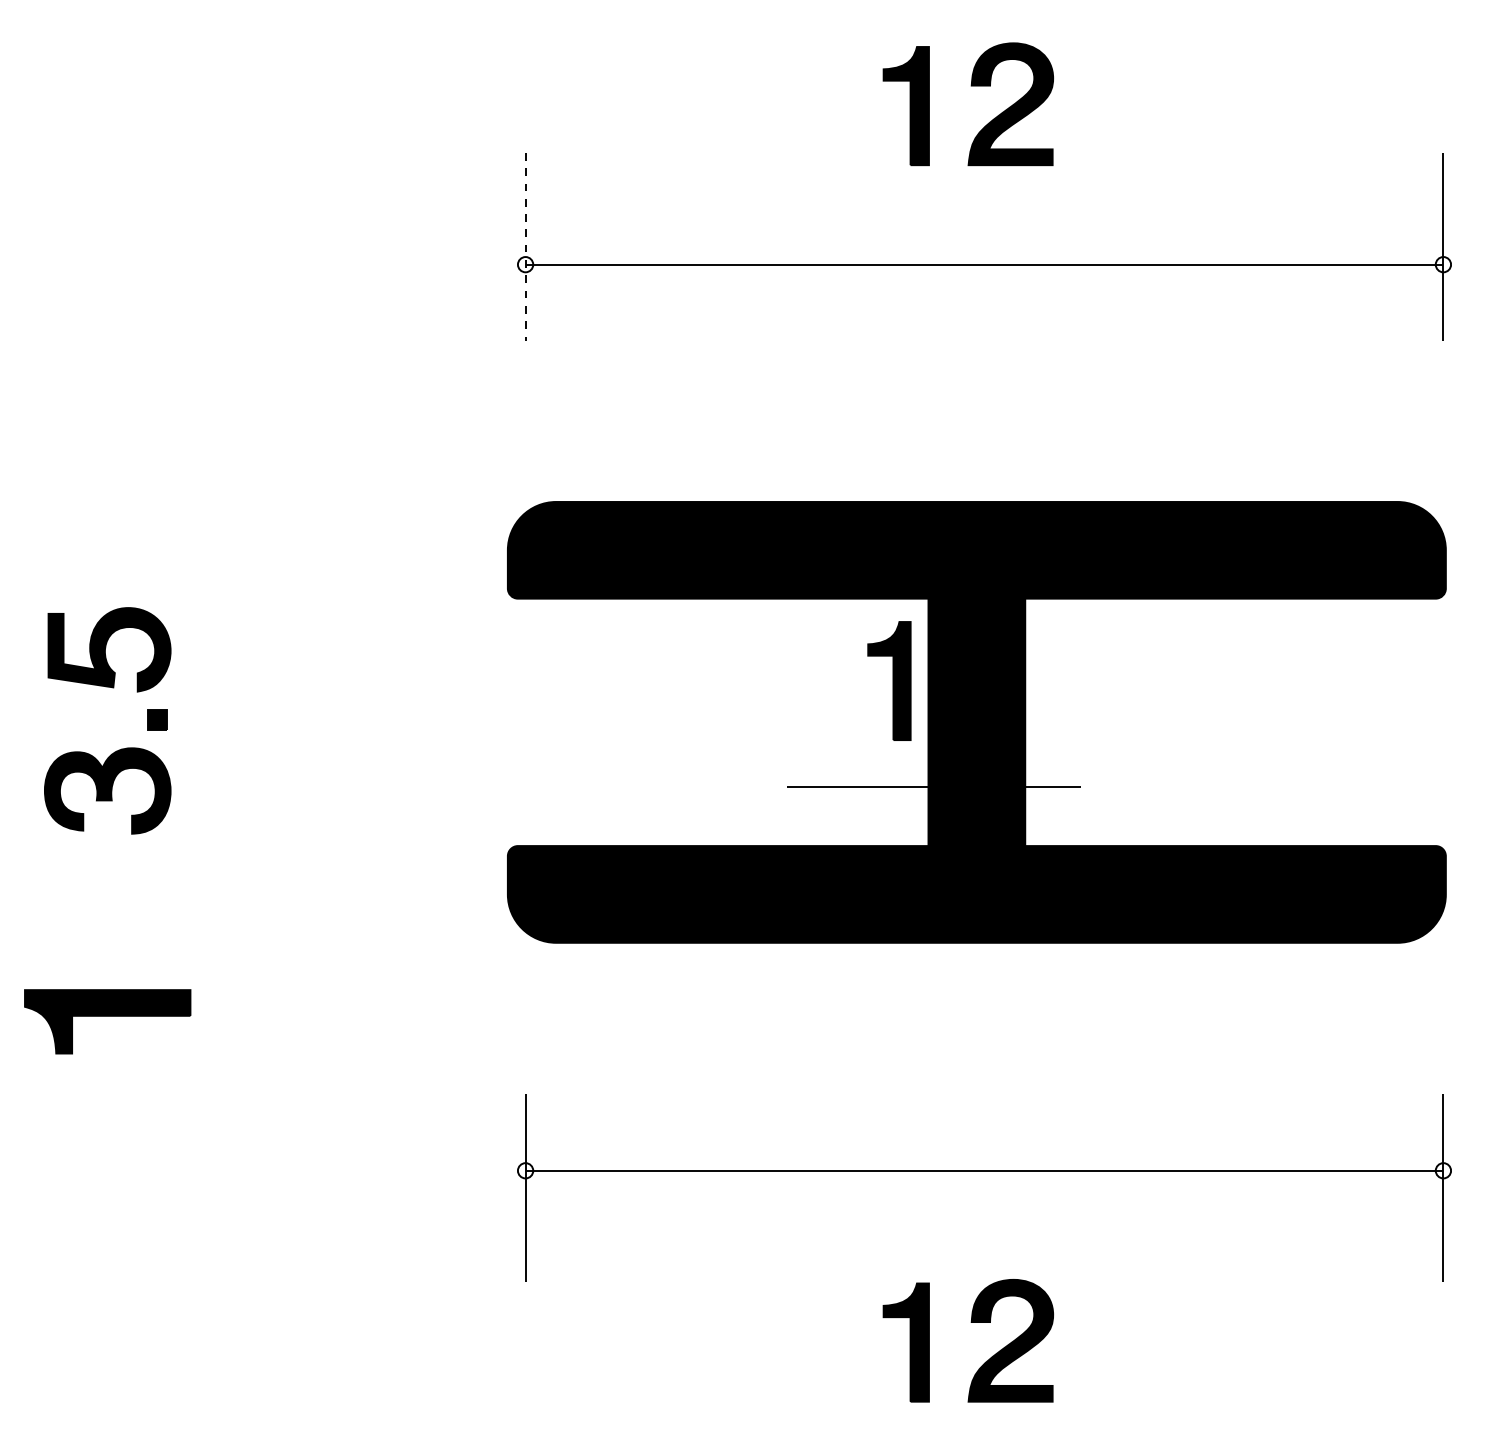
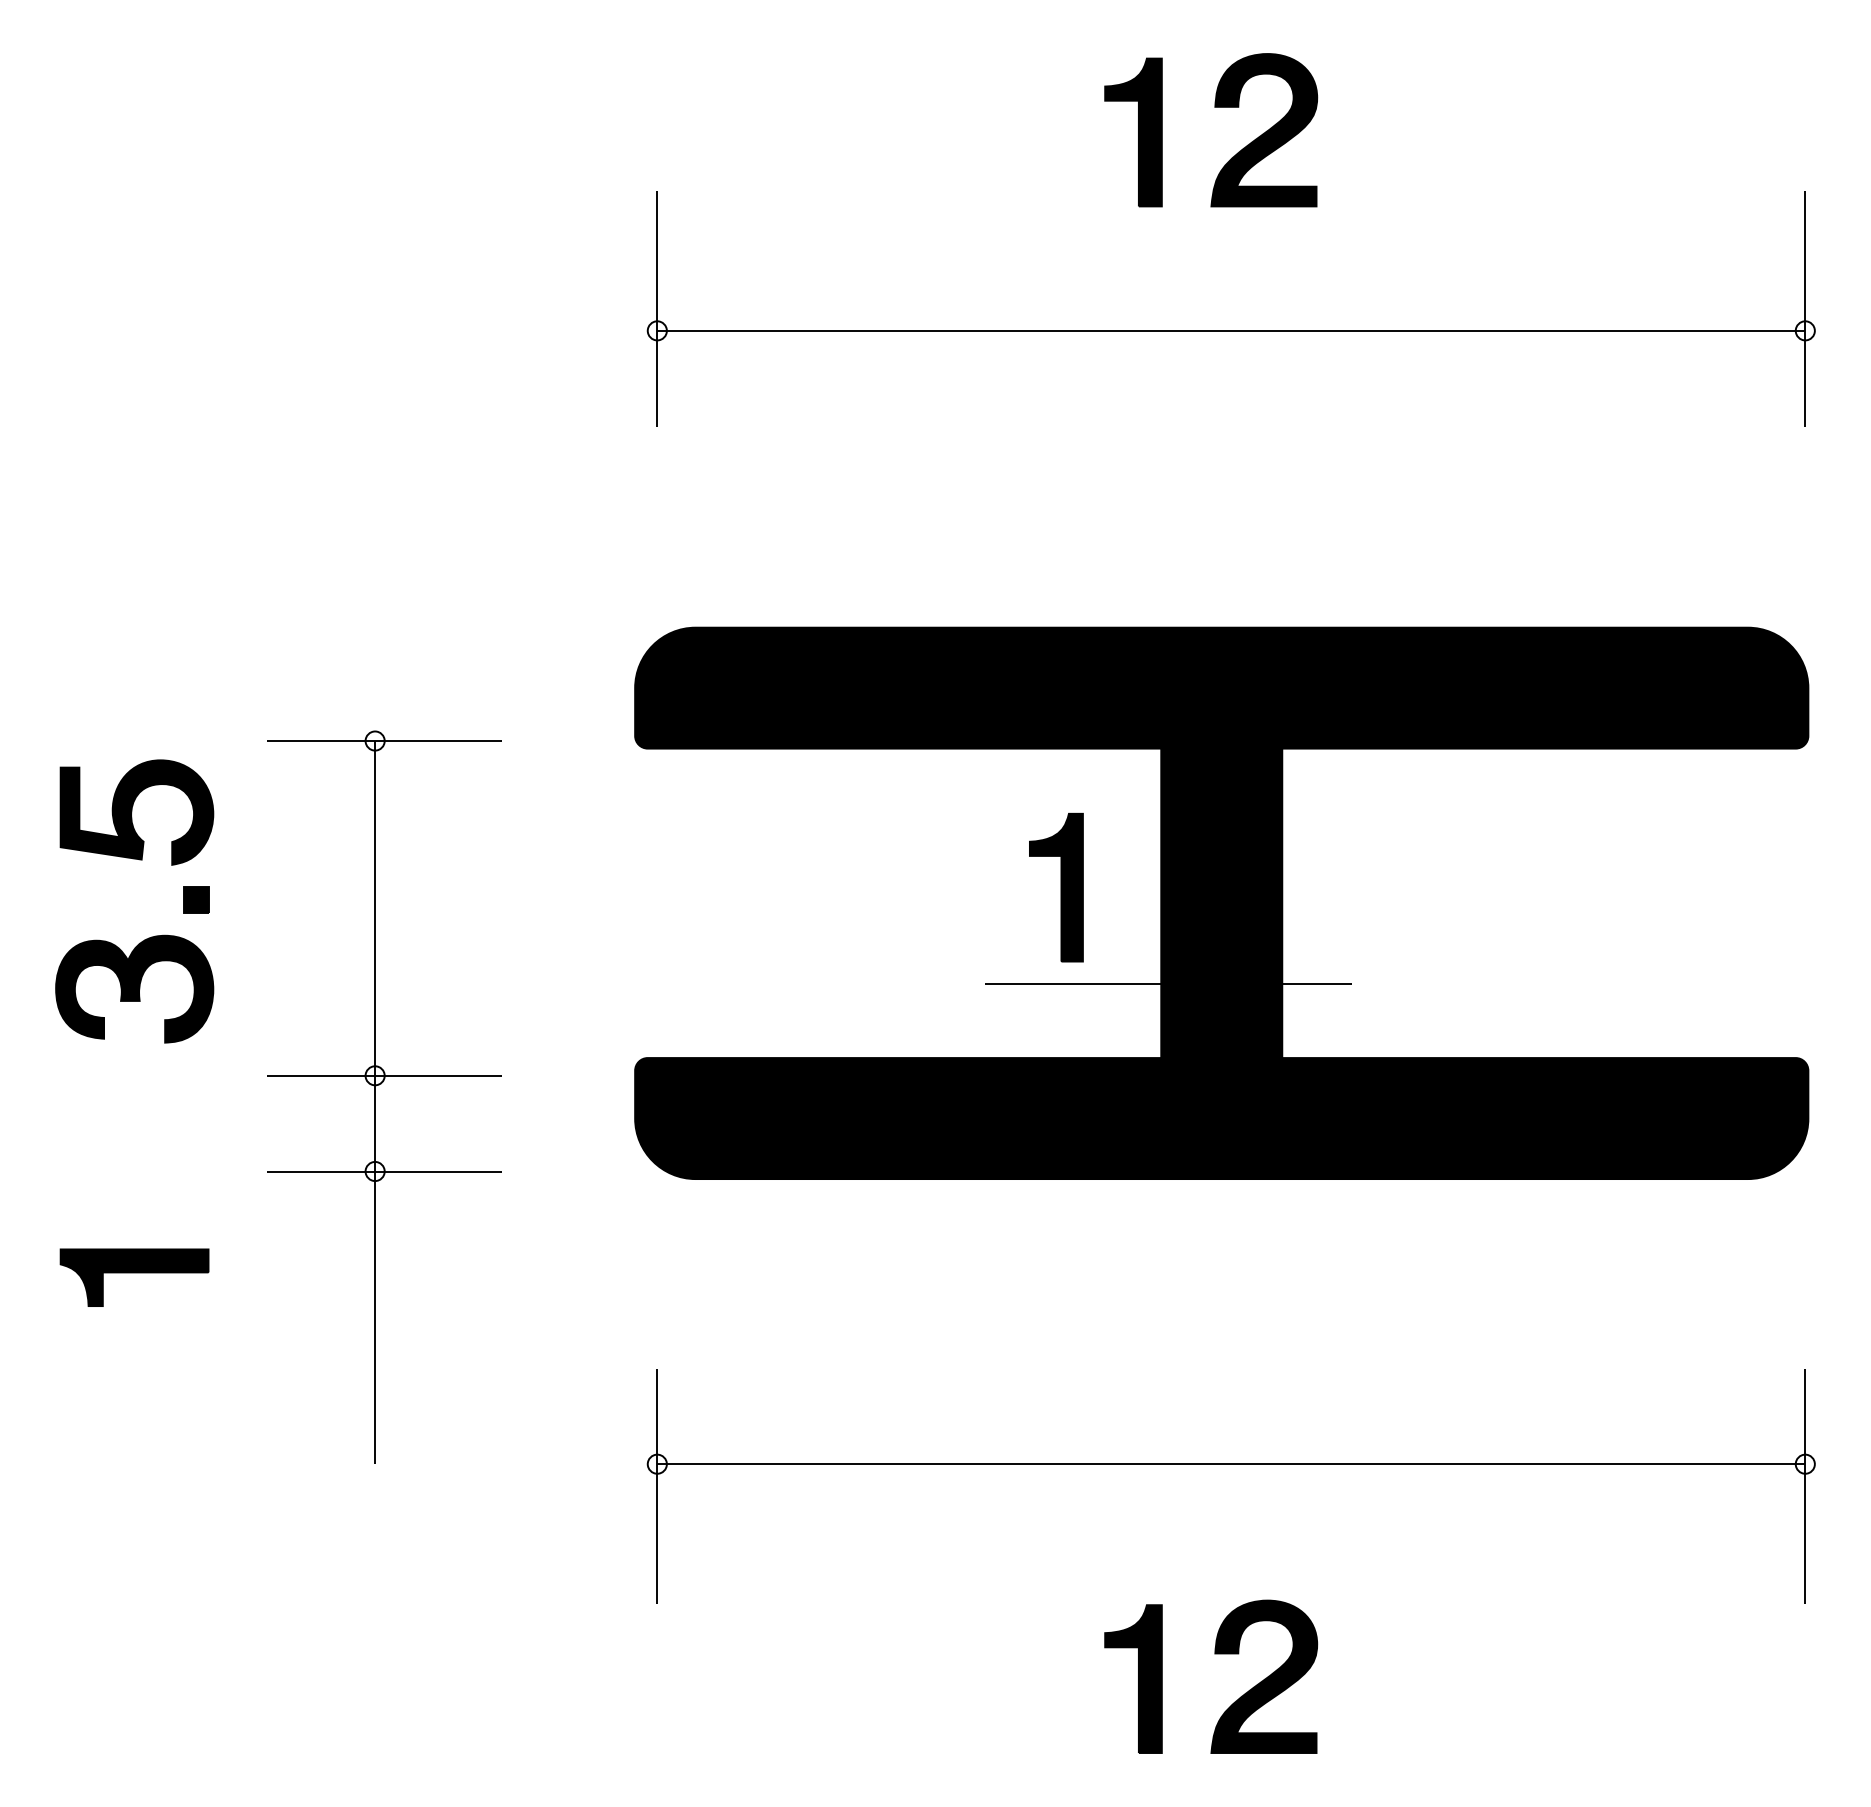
line: (525, 246) -> (657, 308), dashed -> solid
part: (889, 680) -> (1056, 887), moved
part: (300, 876) -> (375, 1096), added
part: (107, 1021) -> (134, 1277), size x0.71

